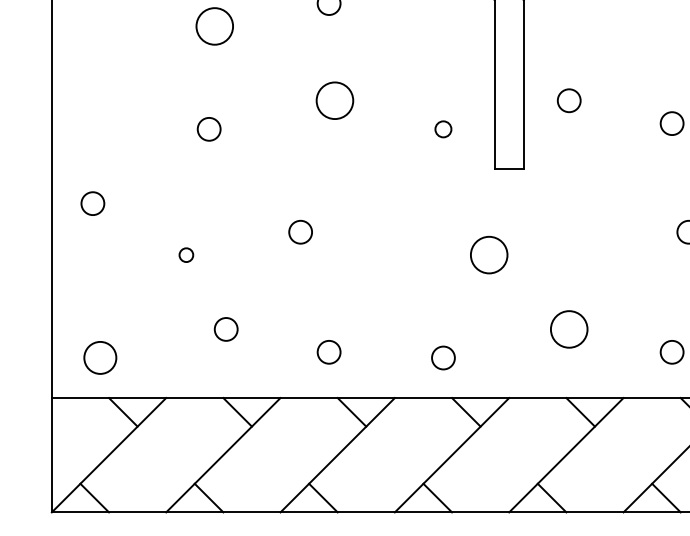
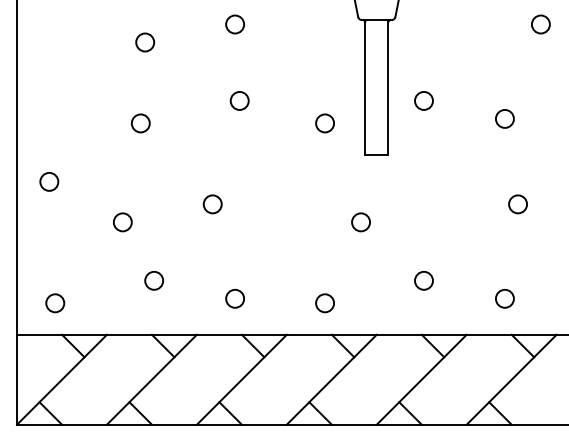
circle: (215, 26) -> (145, 42), size x0.62
circle: (334, 100) -> (239, 100), size x0.62
circle: (442, 129) -> (324, 123), size x1.43
circle: (185, 255) -> (122, 222), size x1.67
circle: (489, 255) -> (361, 222), size x0.62
circle: (568, 329) -> (423, 280), size x0.62
circle: (100, 358) -> (55, 303), size x0.71

